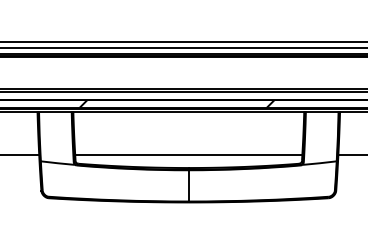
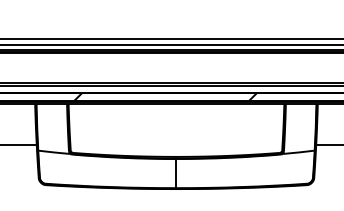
line: (188, 154) -> (176, 144), removed

